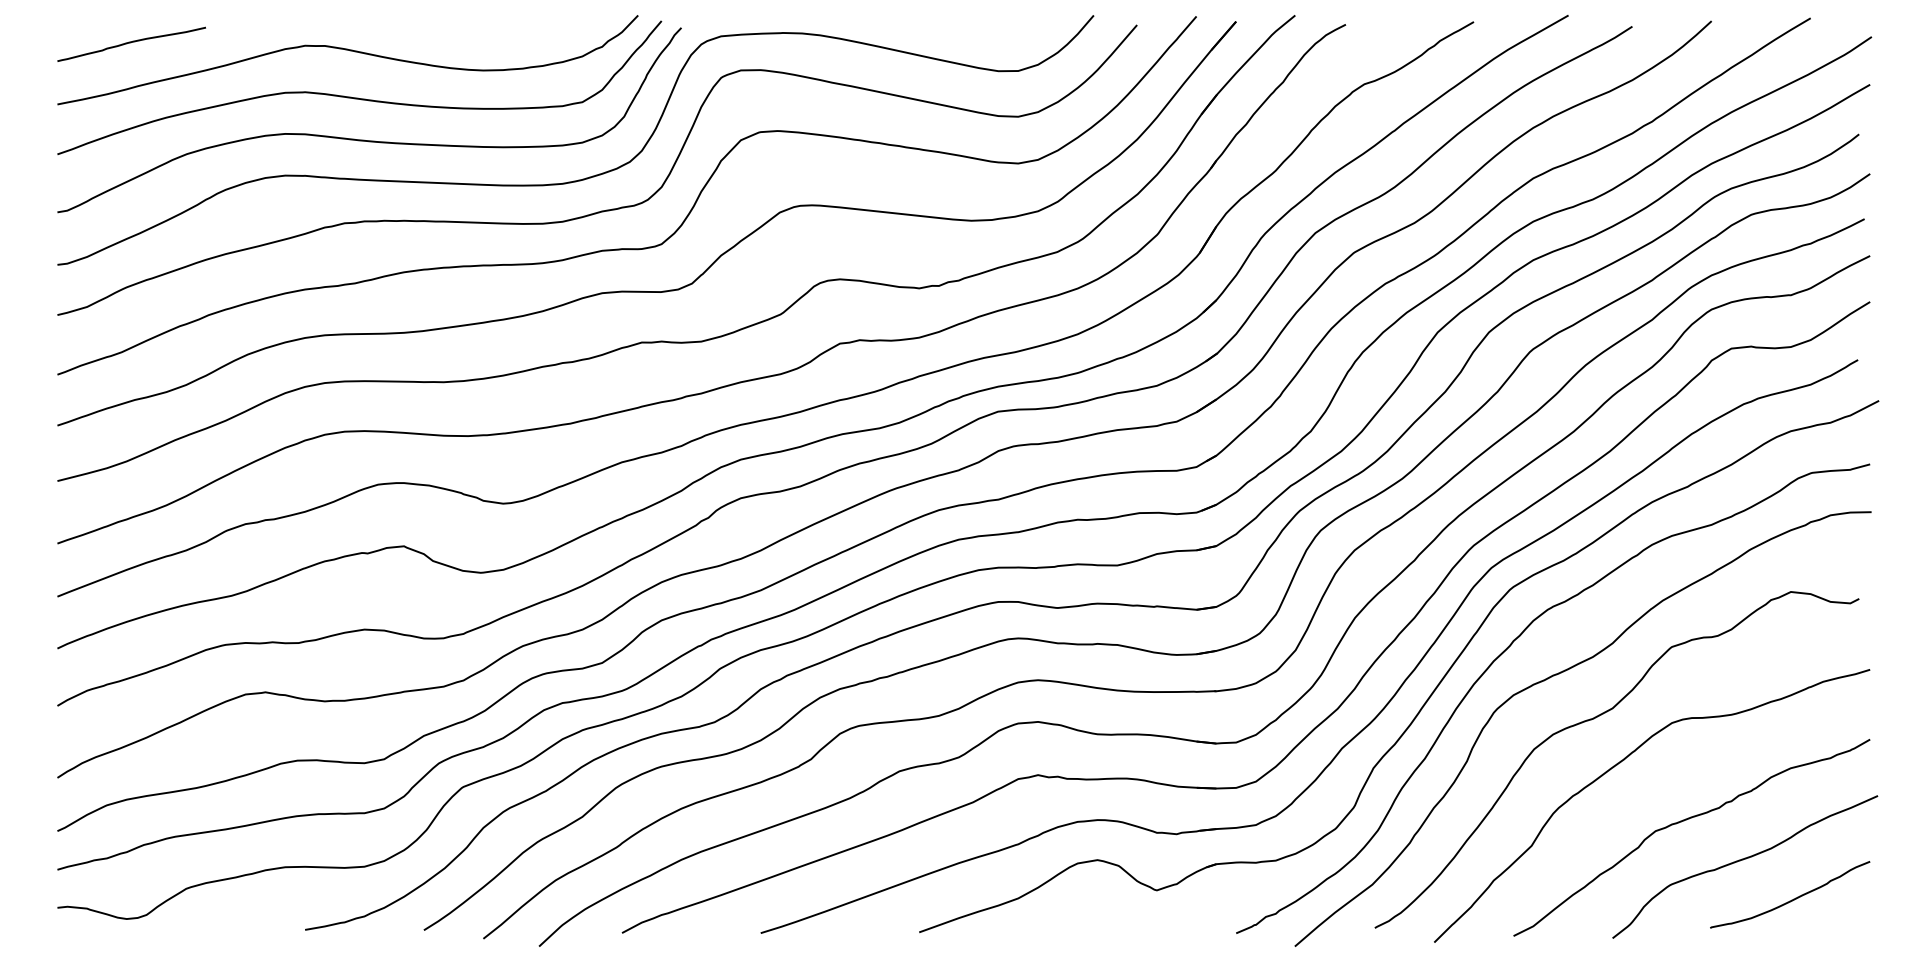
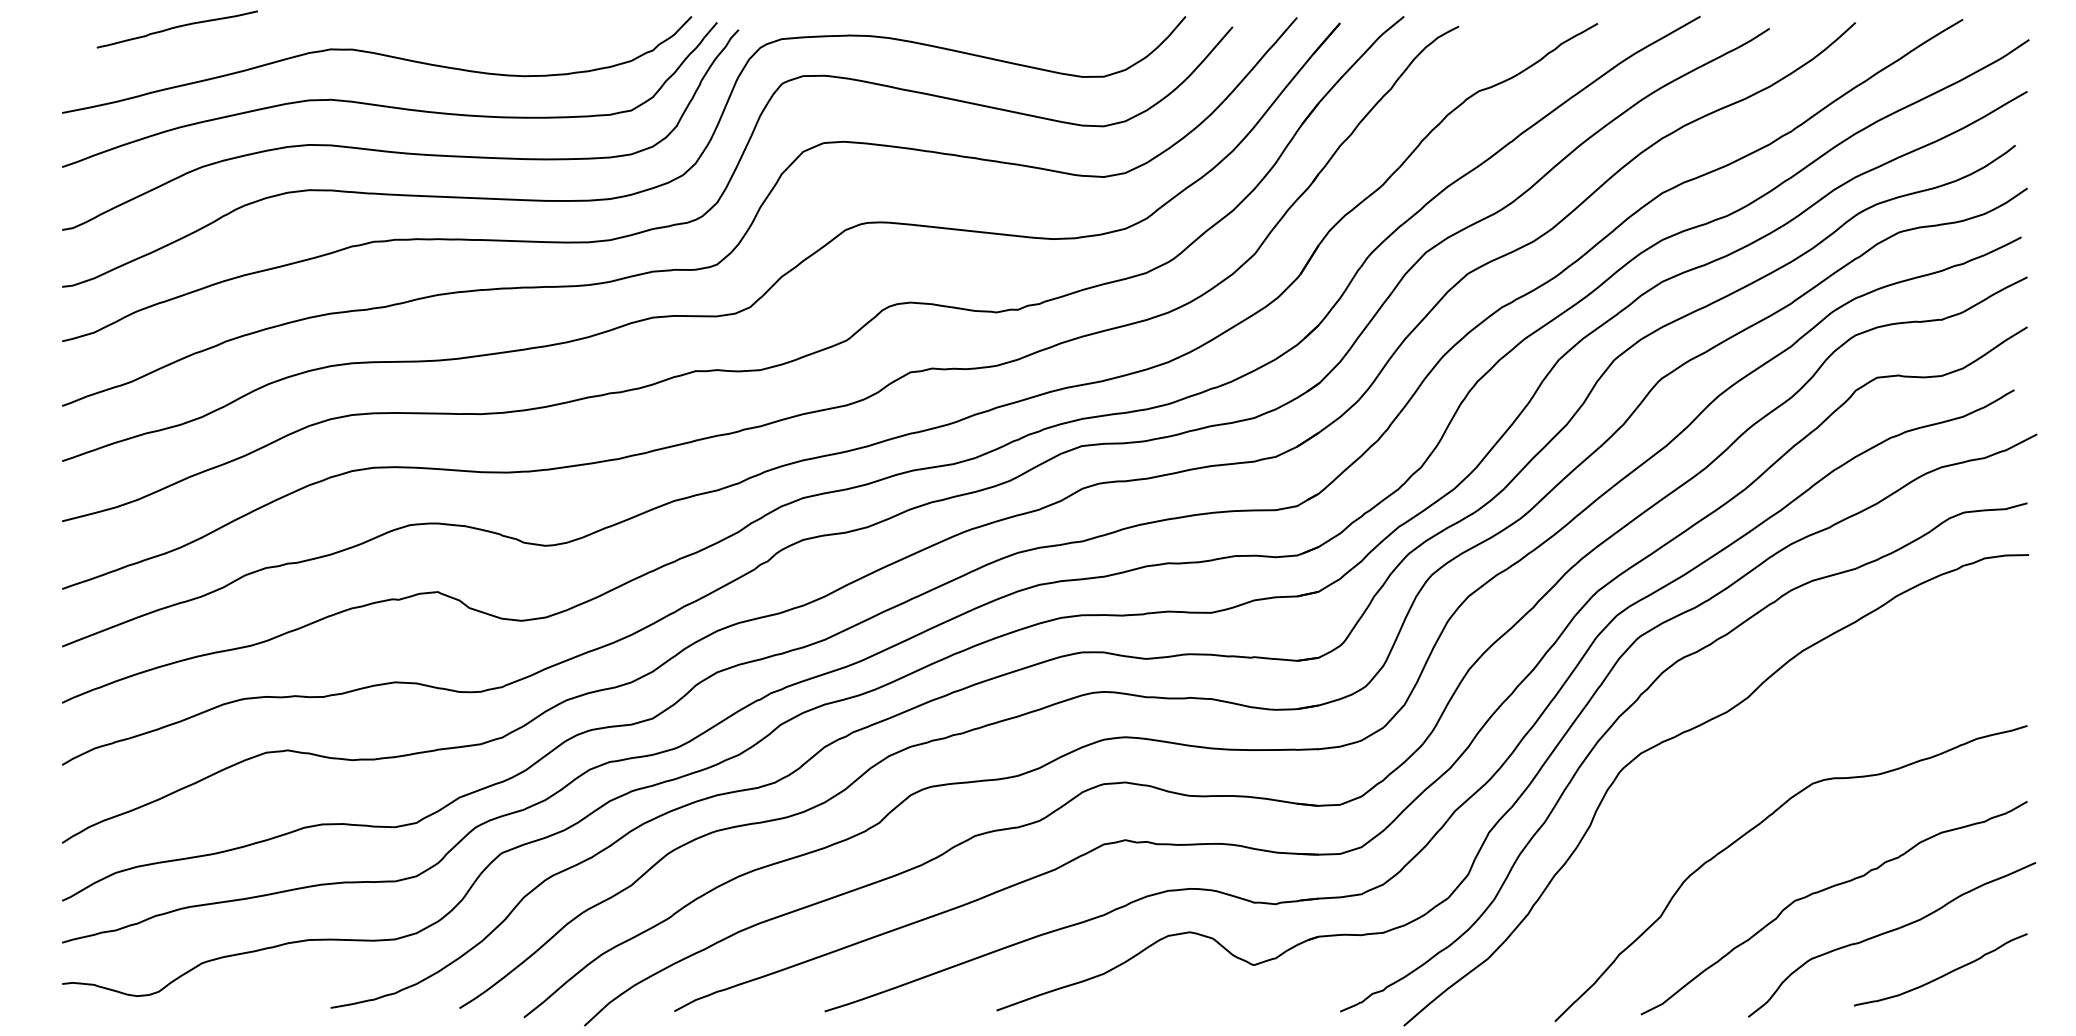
curve: (131, 42) -> (177, 27), moved
curve: (1594, 719) -> (1728, 779), removed

